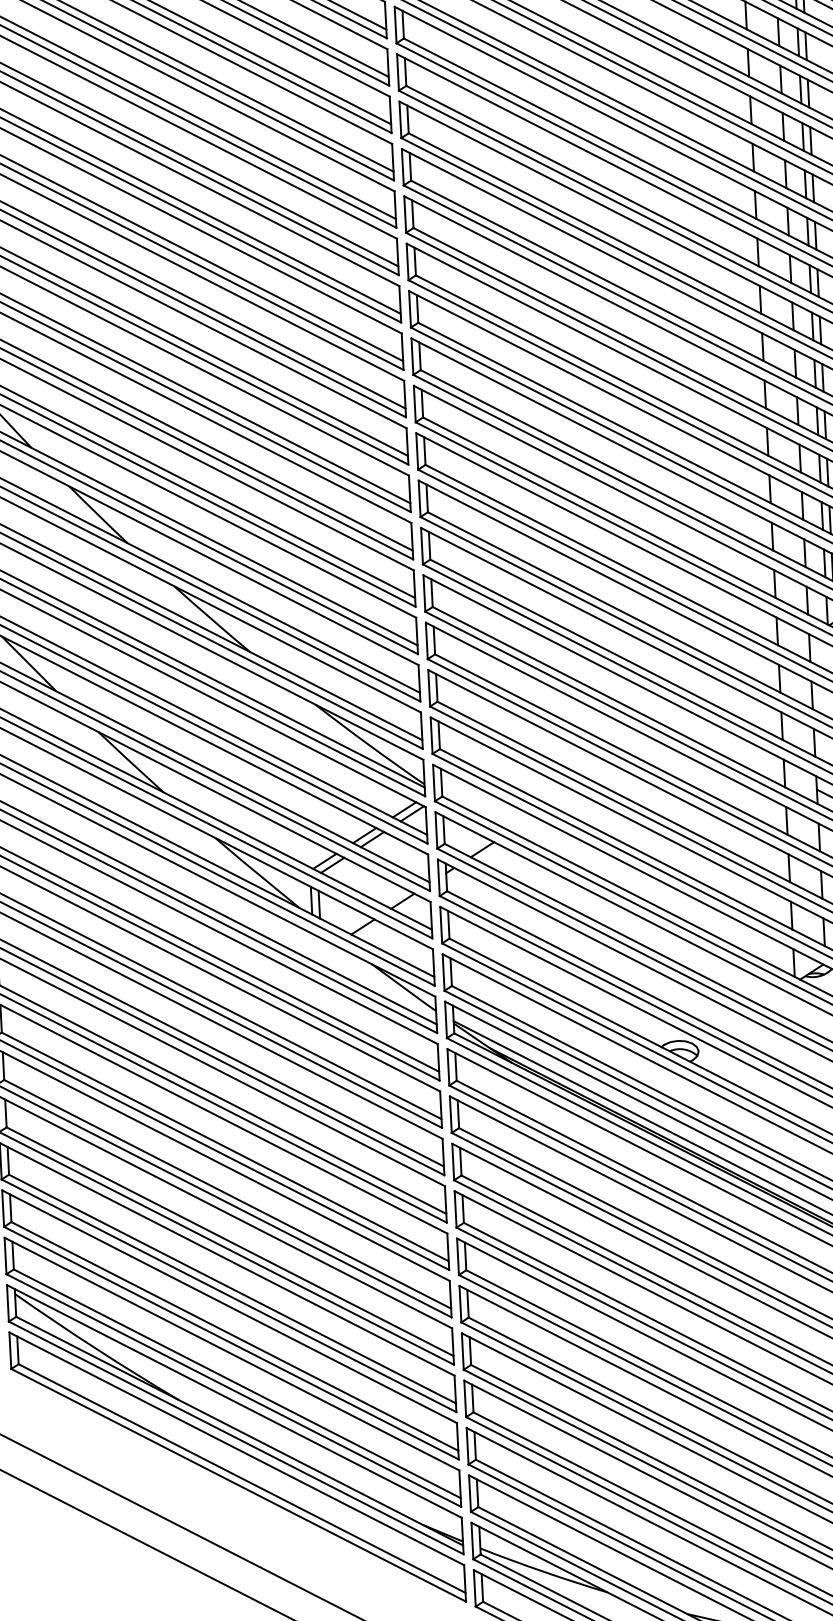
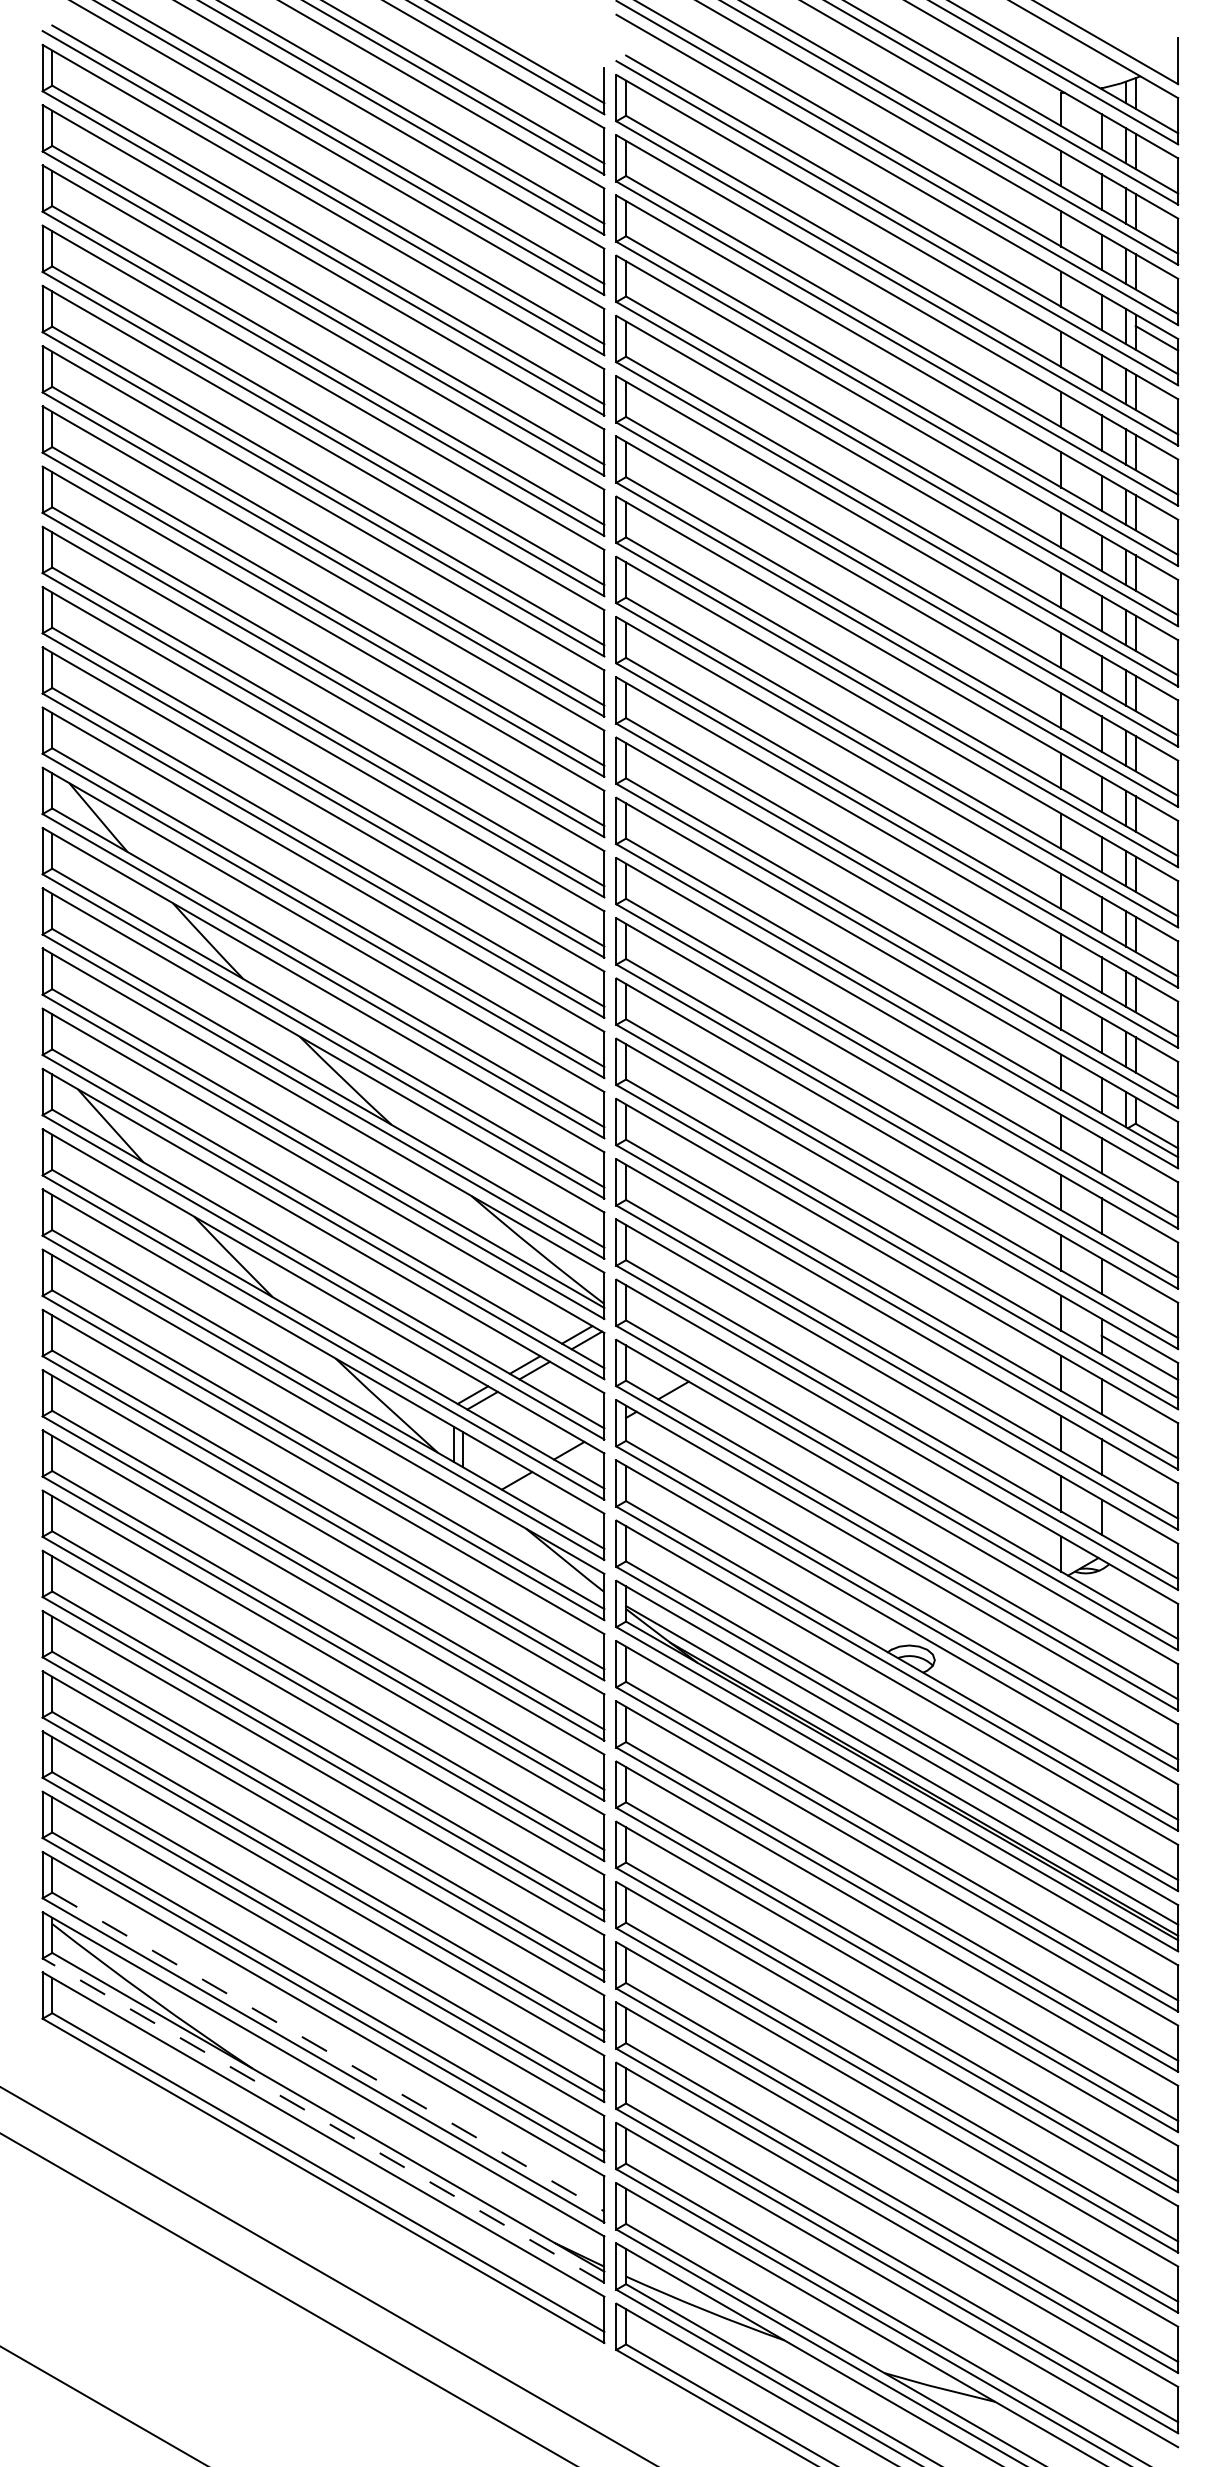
line: (237, 1384) -> (328, 2052), solid -> dashed
line: (236, 1437) -> (323, 2120), solid -> dashed

